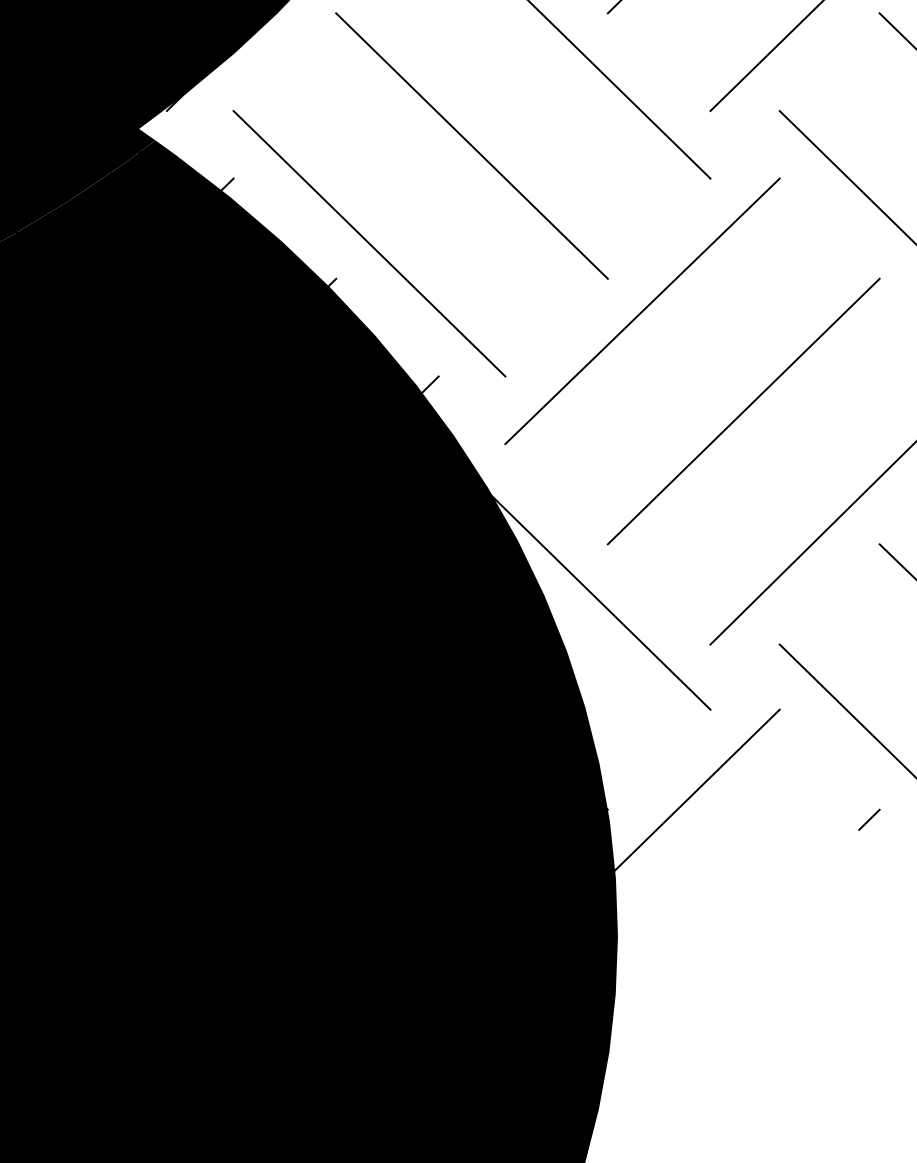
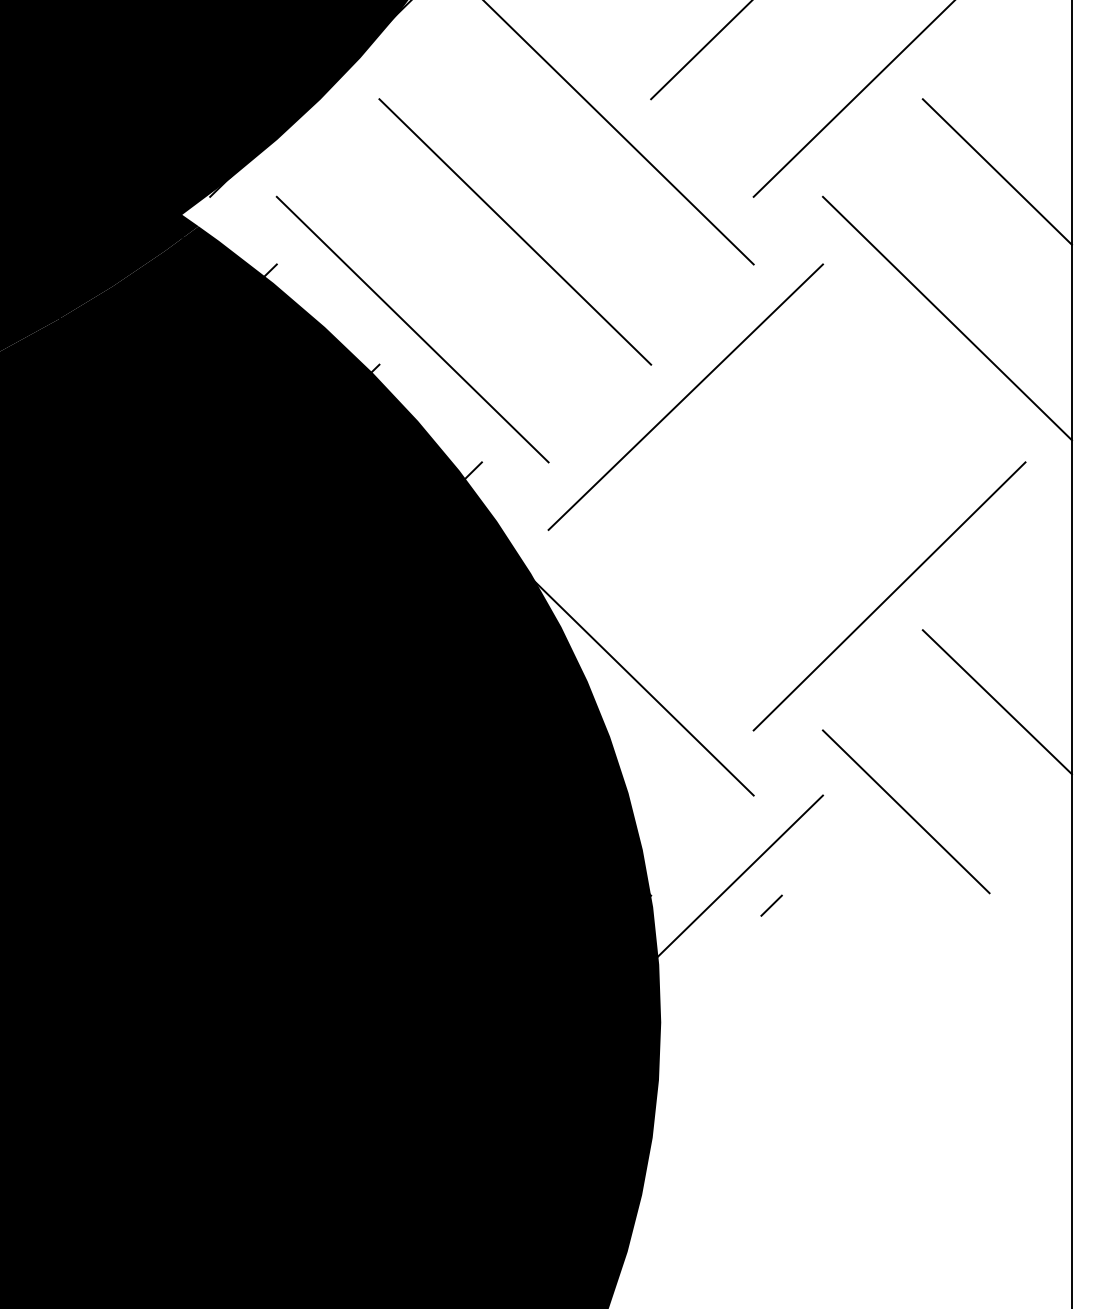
line: (743, 411) -> (786, 497), removed
line: (869, 819) -> (771, 905), moved

